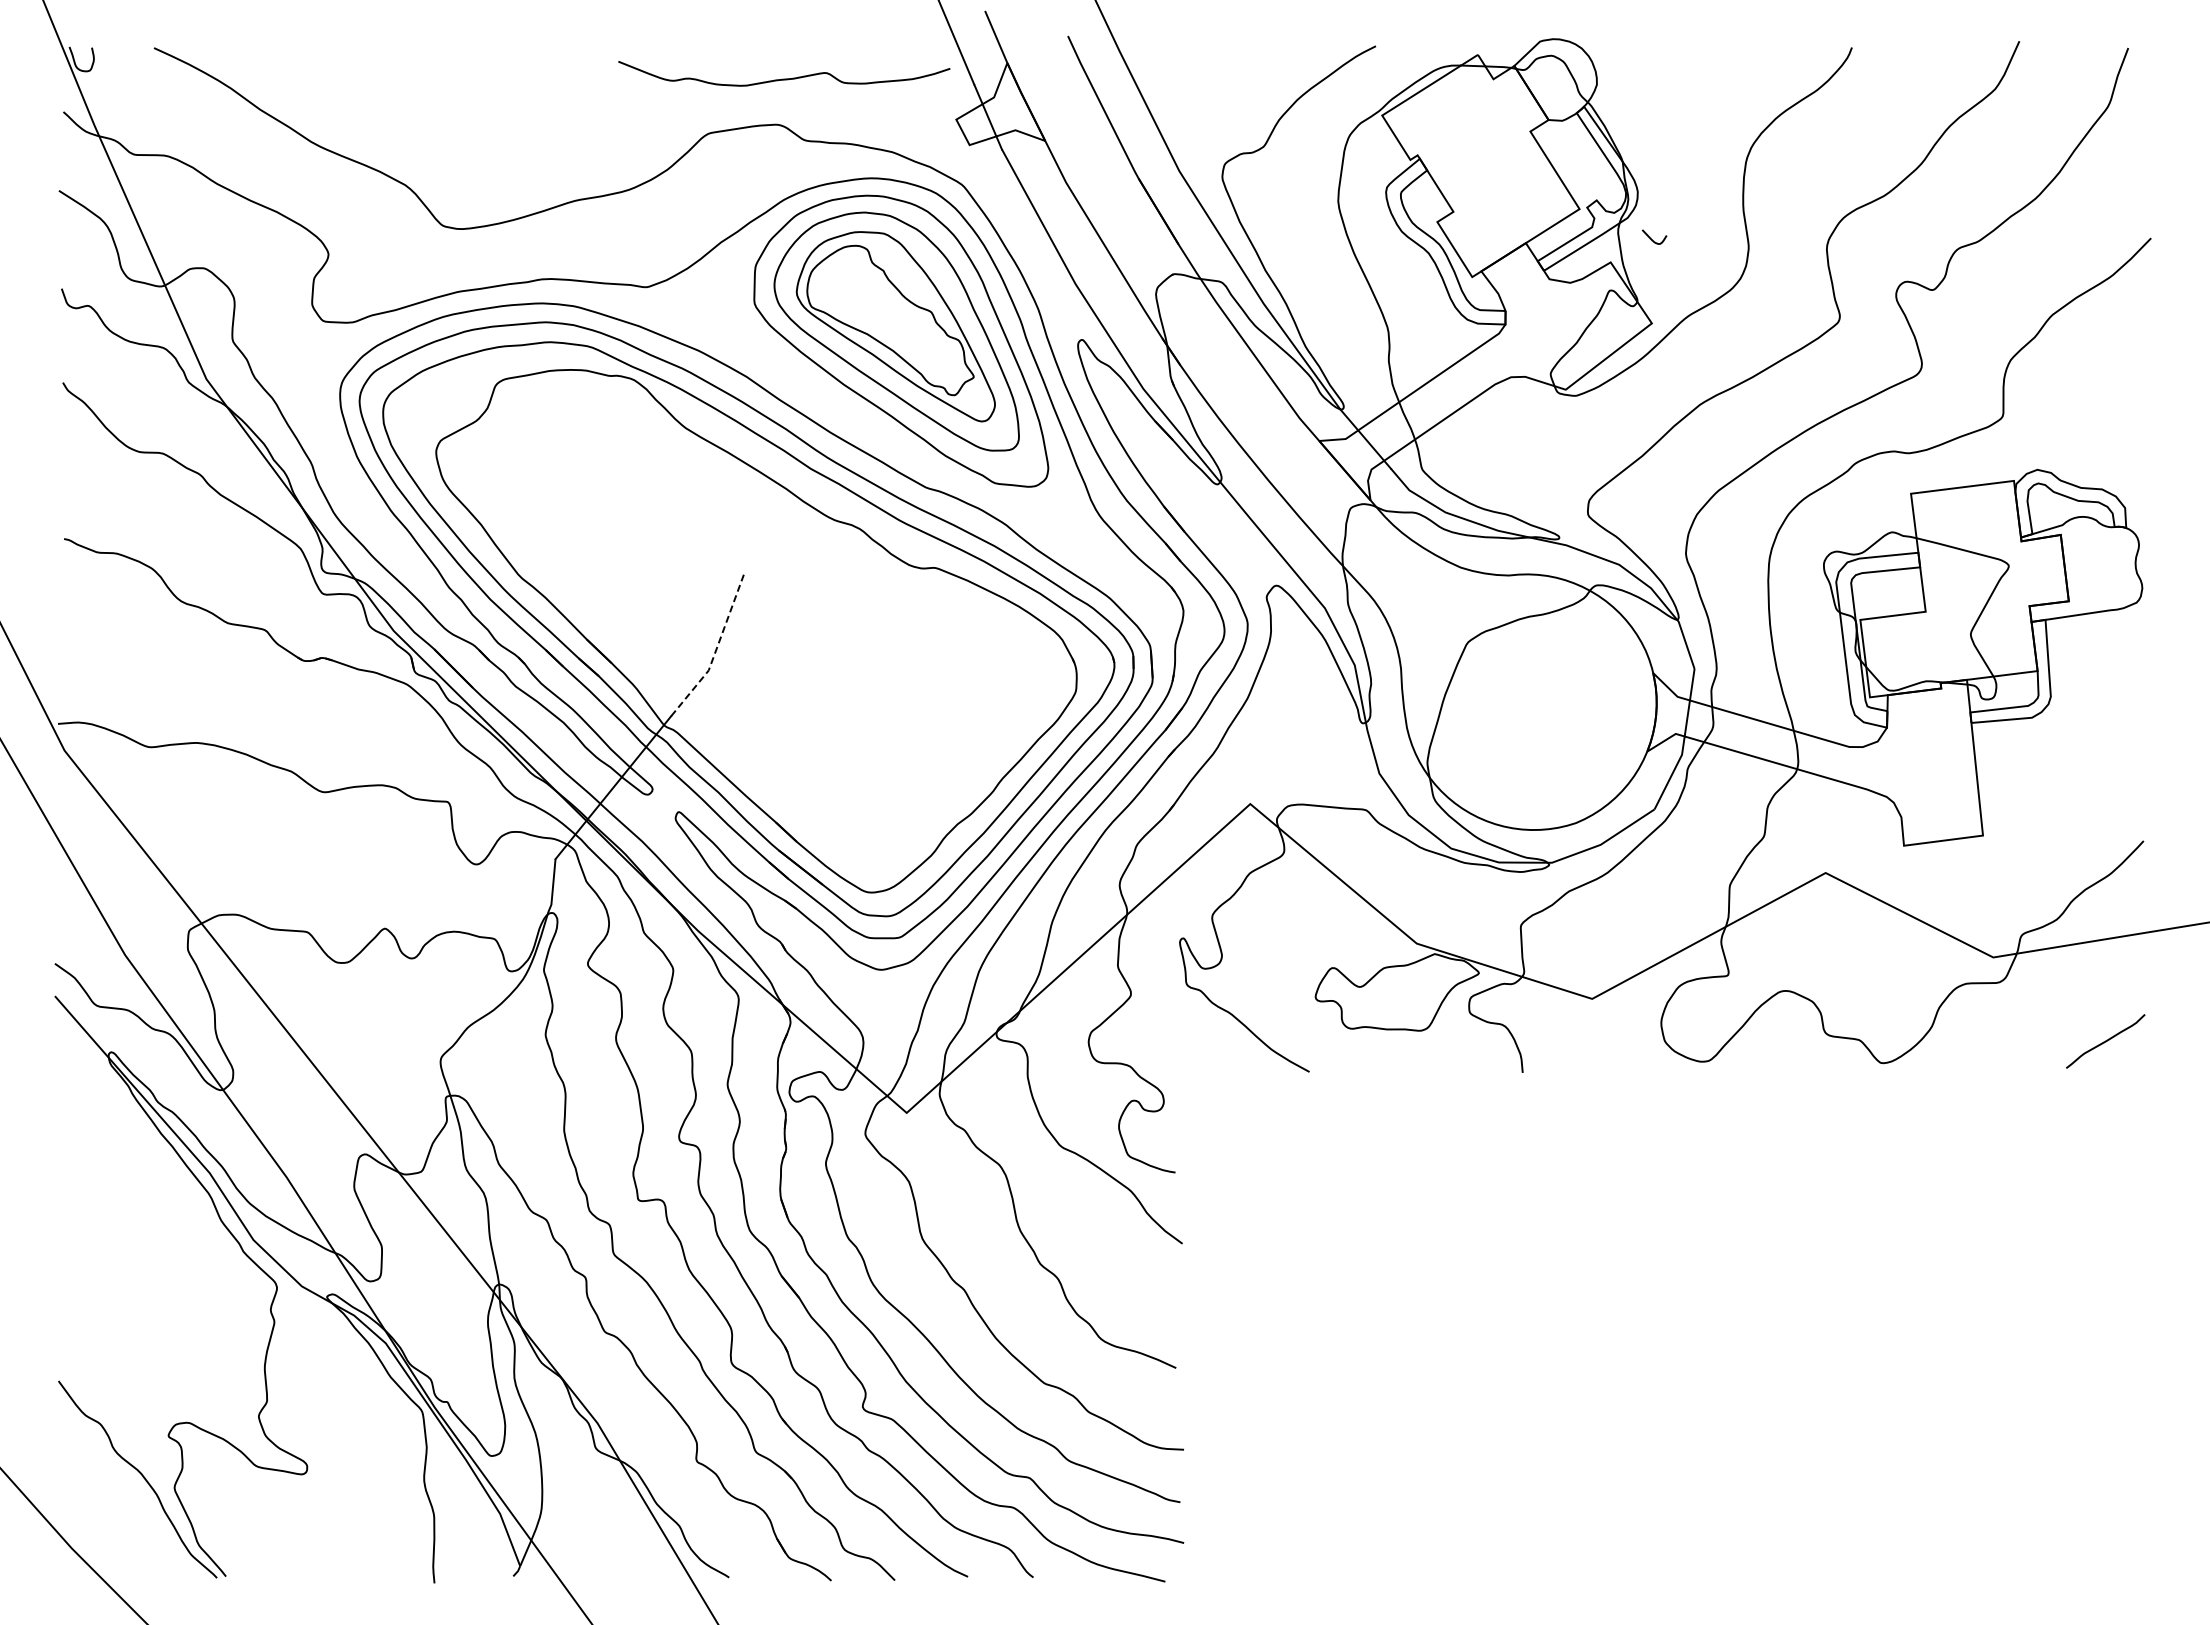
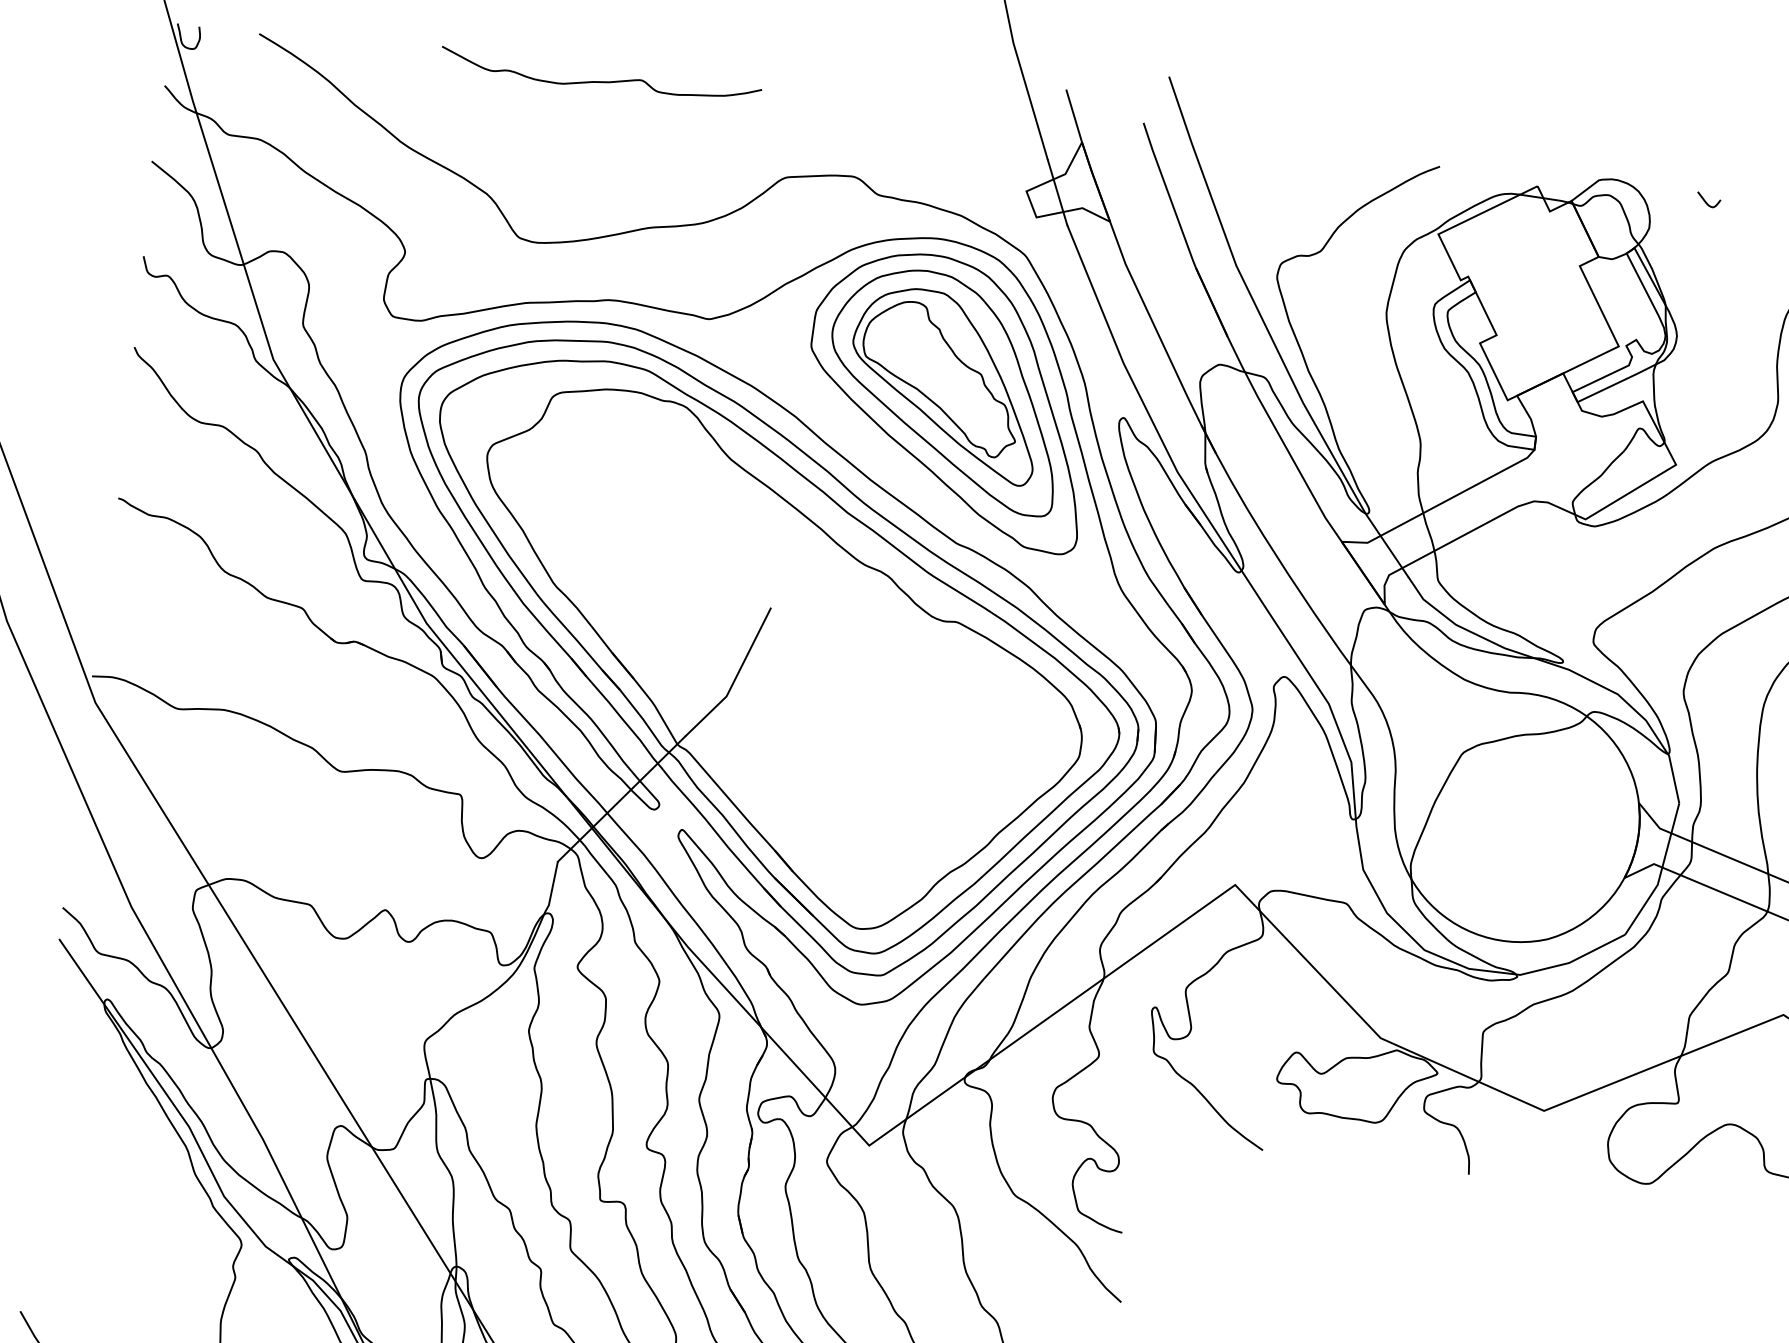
curve: (784, 78) -> (600, 81), moved
curve: (1651, 238) -> (1705, 201), moved
line: (715, 651) -> (735, 678), dashed -> solid

